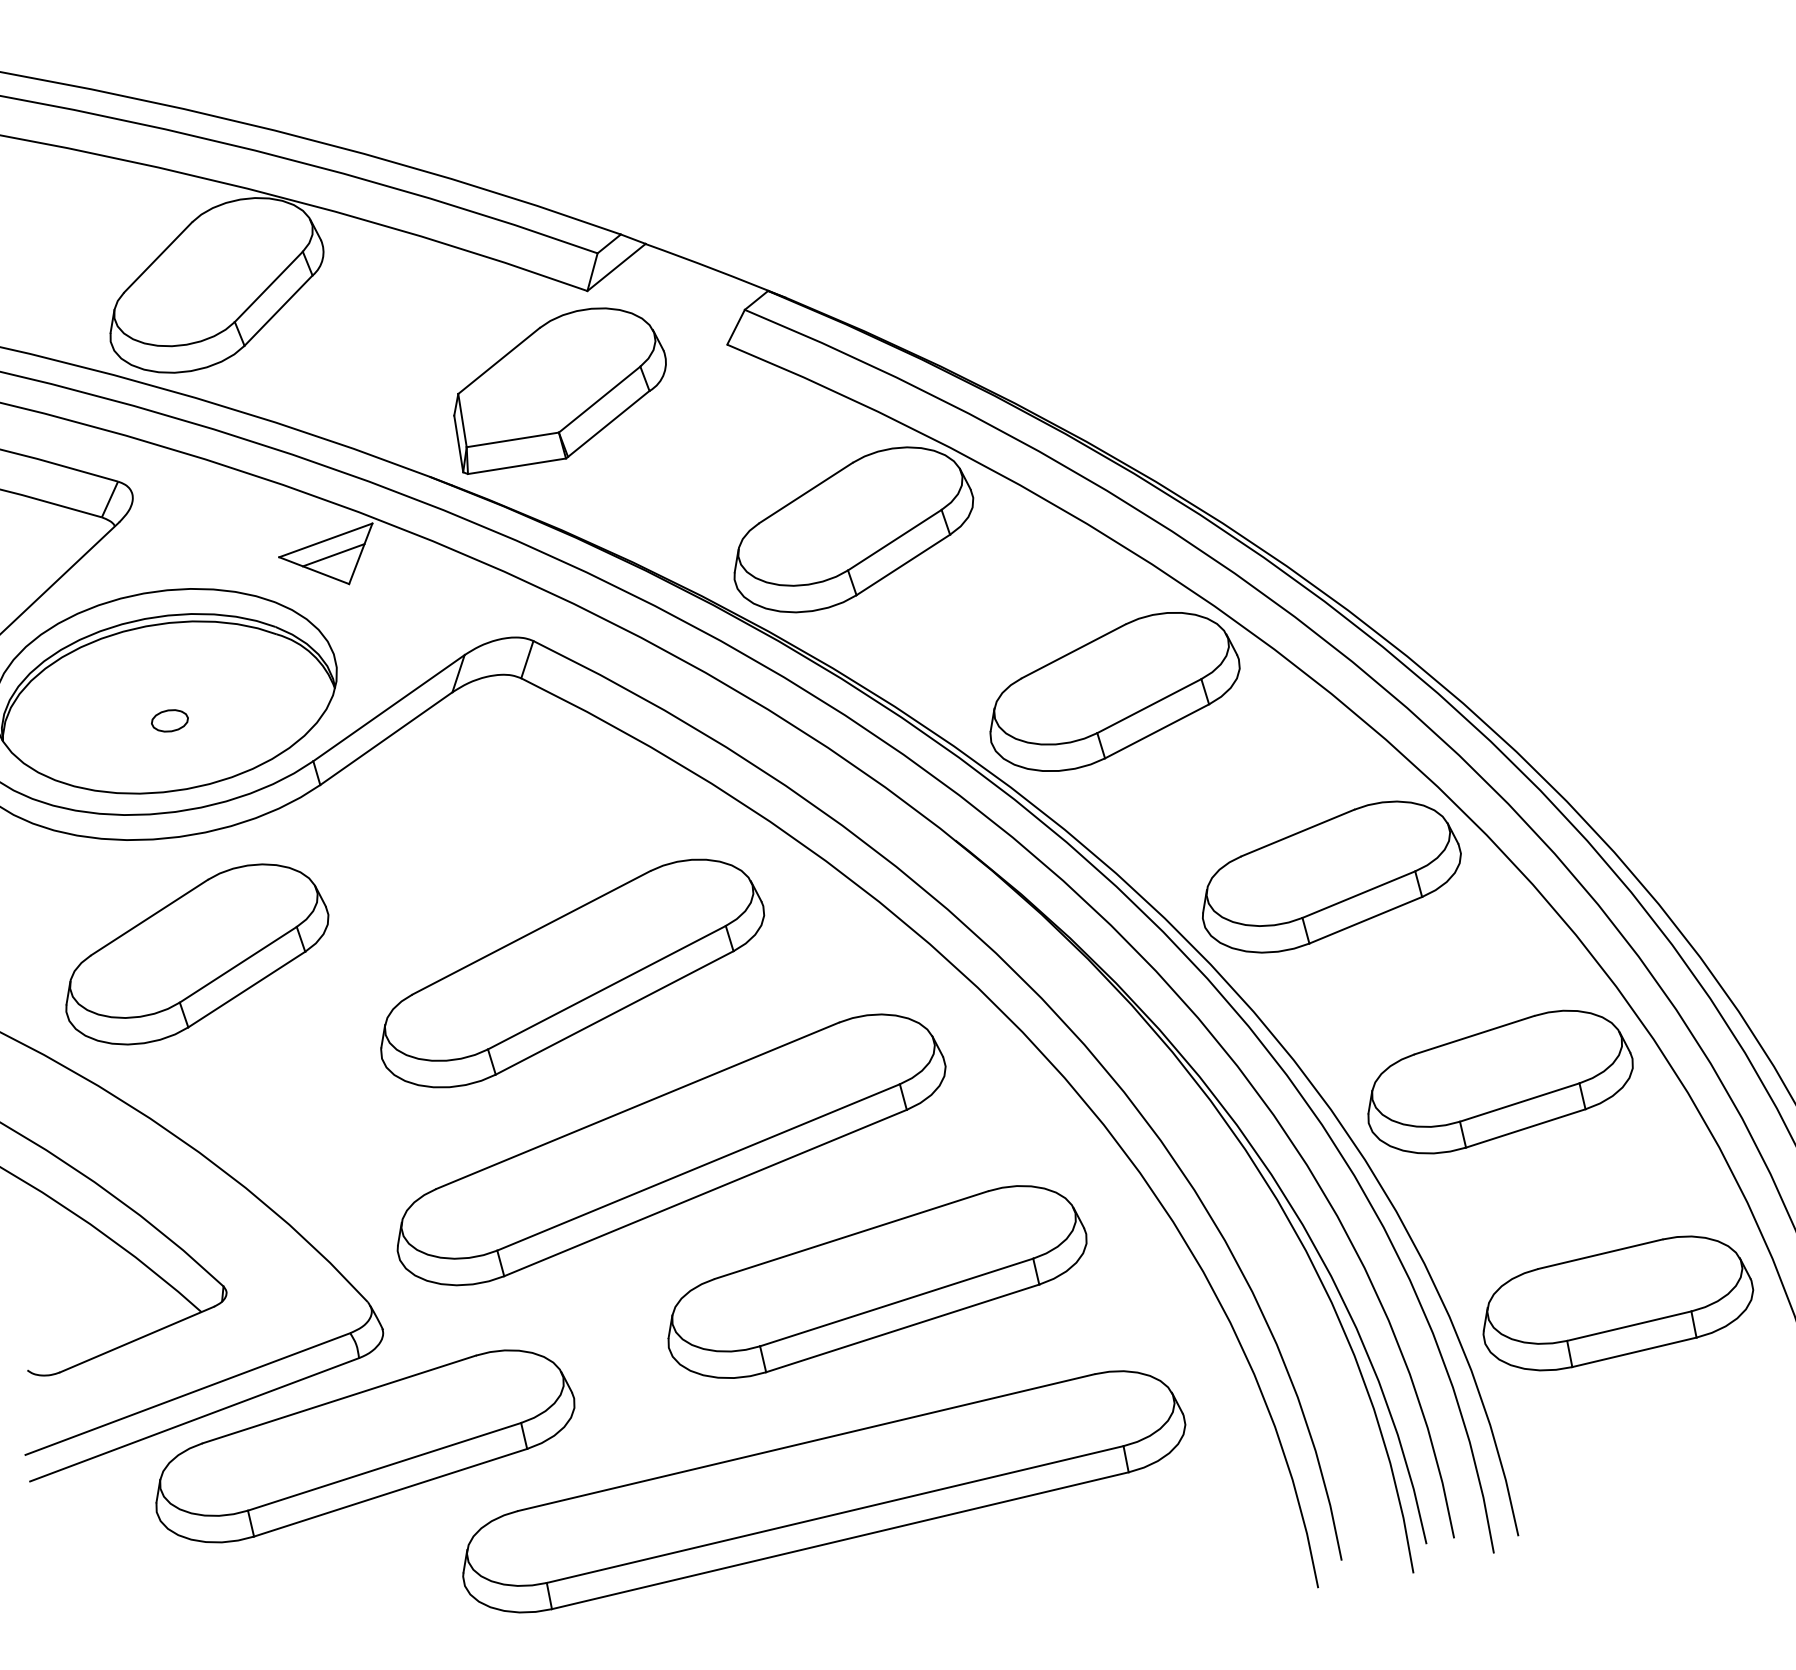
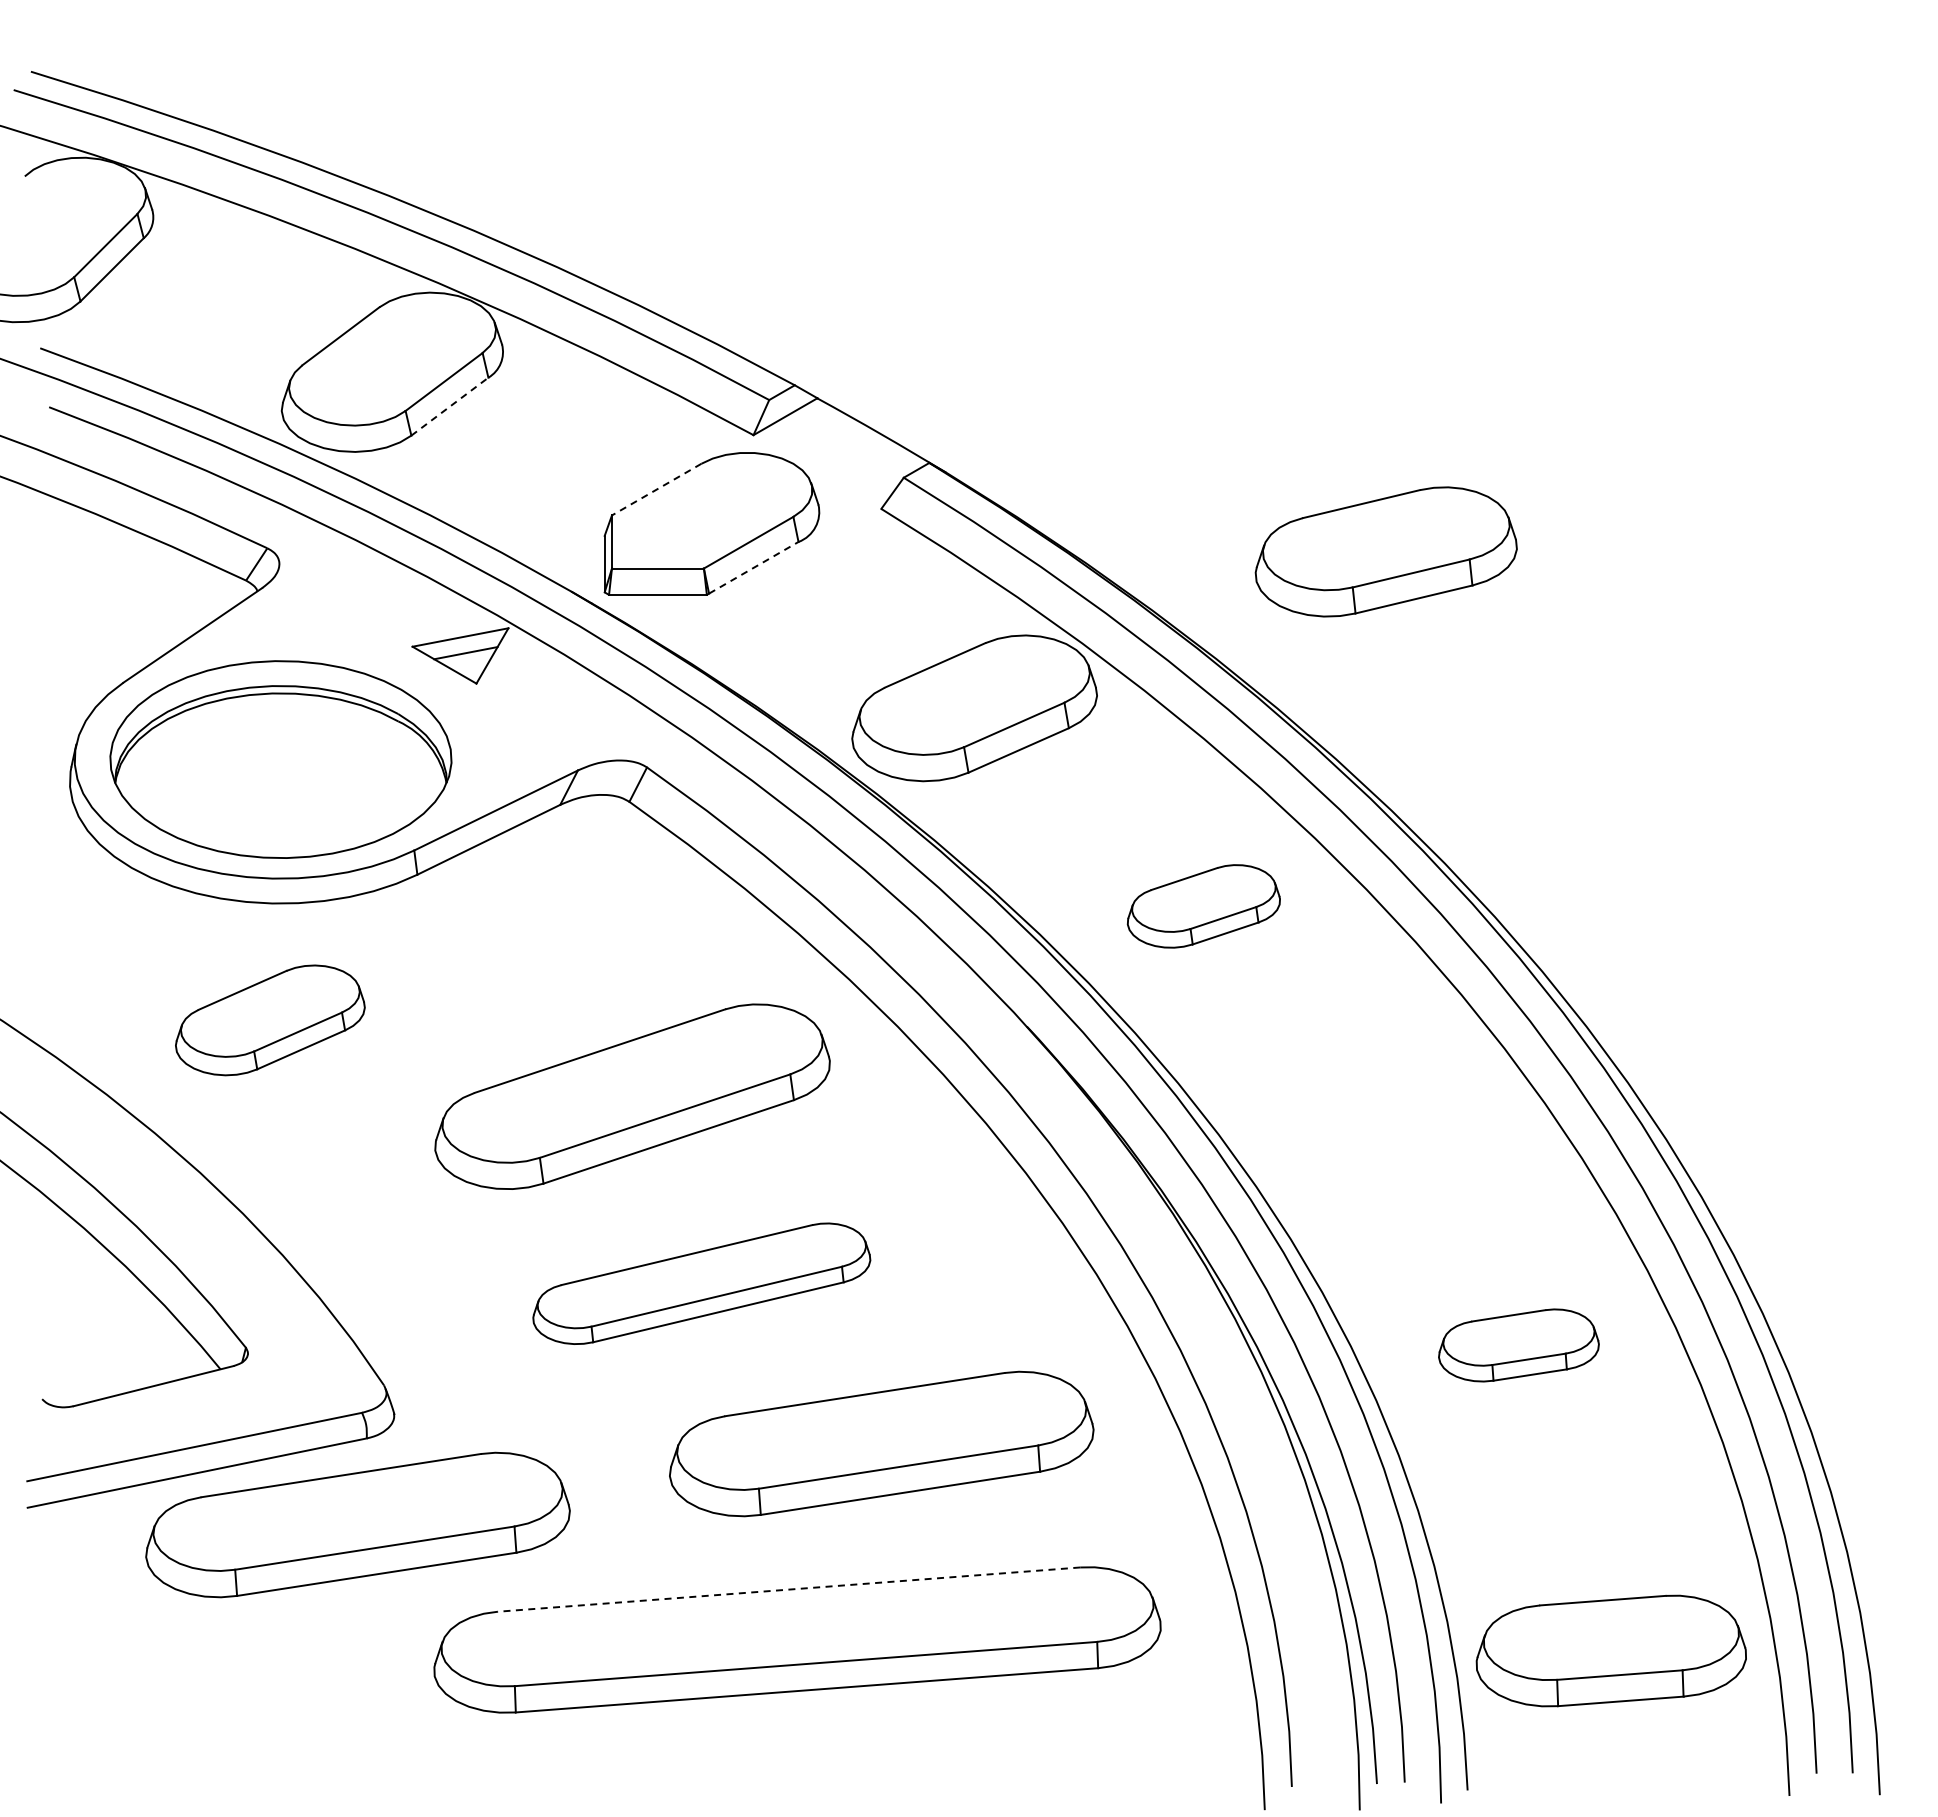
line: (279, 310) -> (450, 406), solid -> dashed
line: (498, 360) -> (656, 489), solid -> dashed
line: (608, 423) -> (753, 567), solid -> dashed
part: (1113, 692) -> (1203, 906), size x0.6
part: (169, 720) -> (280, 788), removed
part: (1329, 876) -> (1385, 551), moved
part: (196, 954) -> (270, 1020), size x0.7
part: (1498, 1082) -> (1518, 1345), size x0.6
part: (669, 1149) -> (701, 1283), size x0.6
part: (1615, 1302) -> (1610, 1650), moved
line: (805, 1442) -> (788, 1589), solid -> dashed

